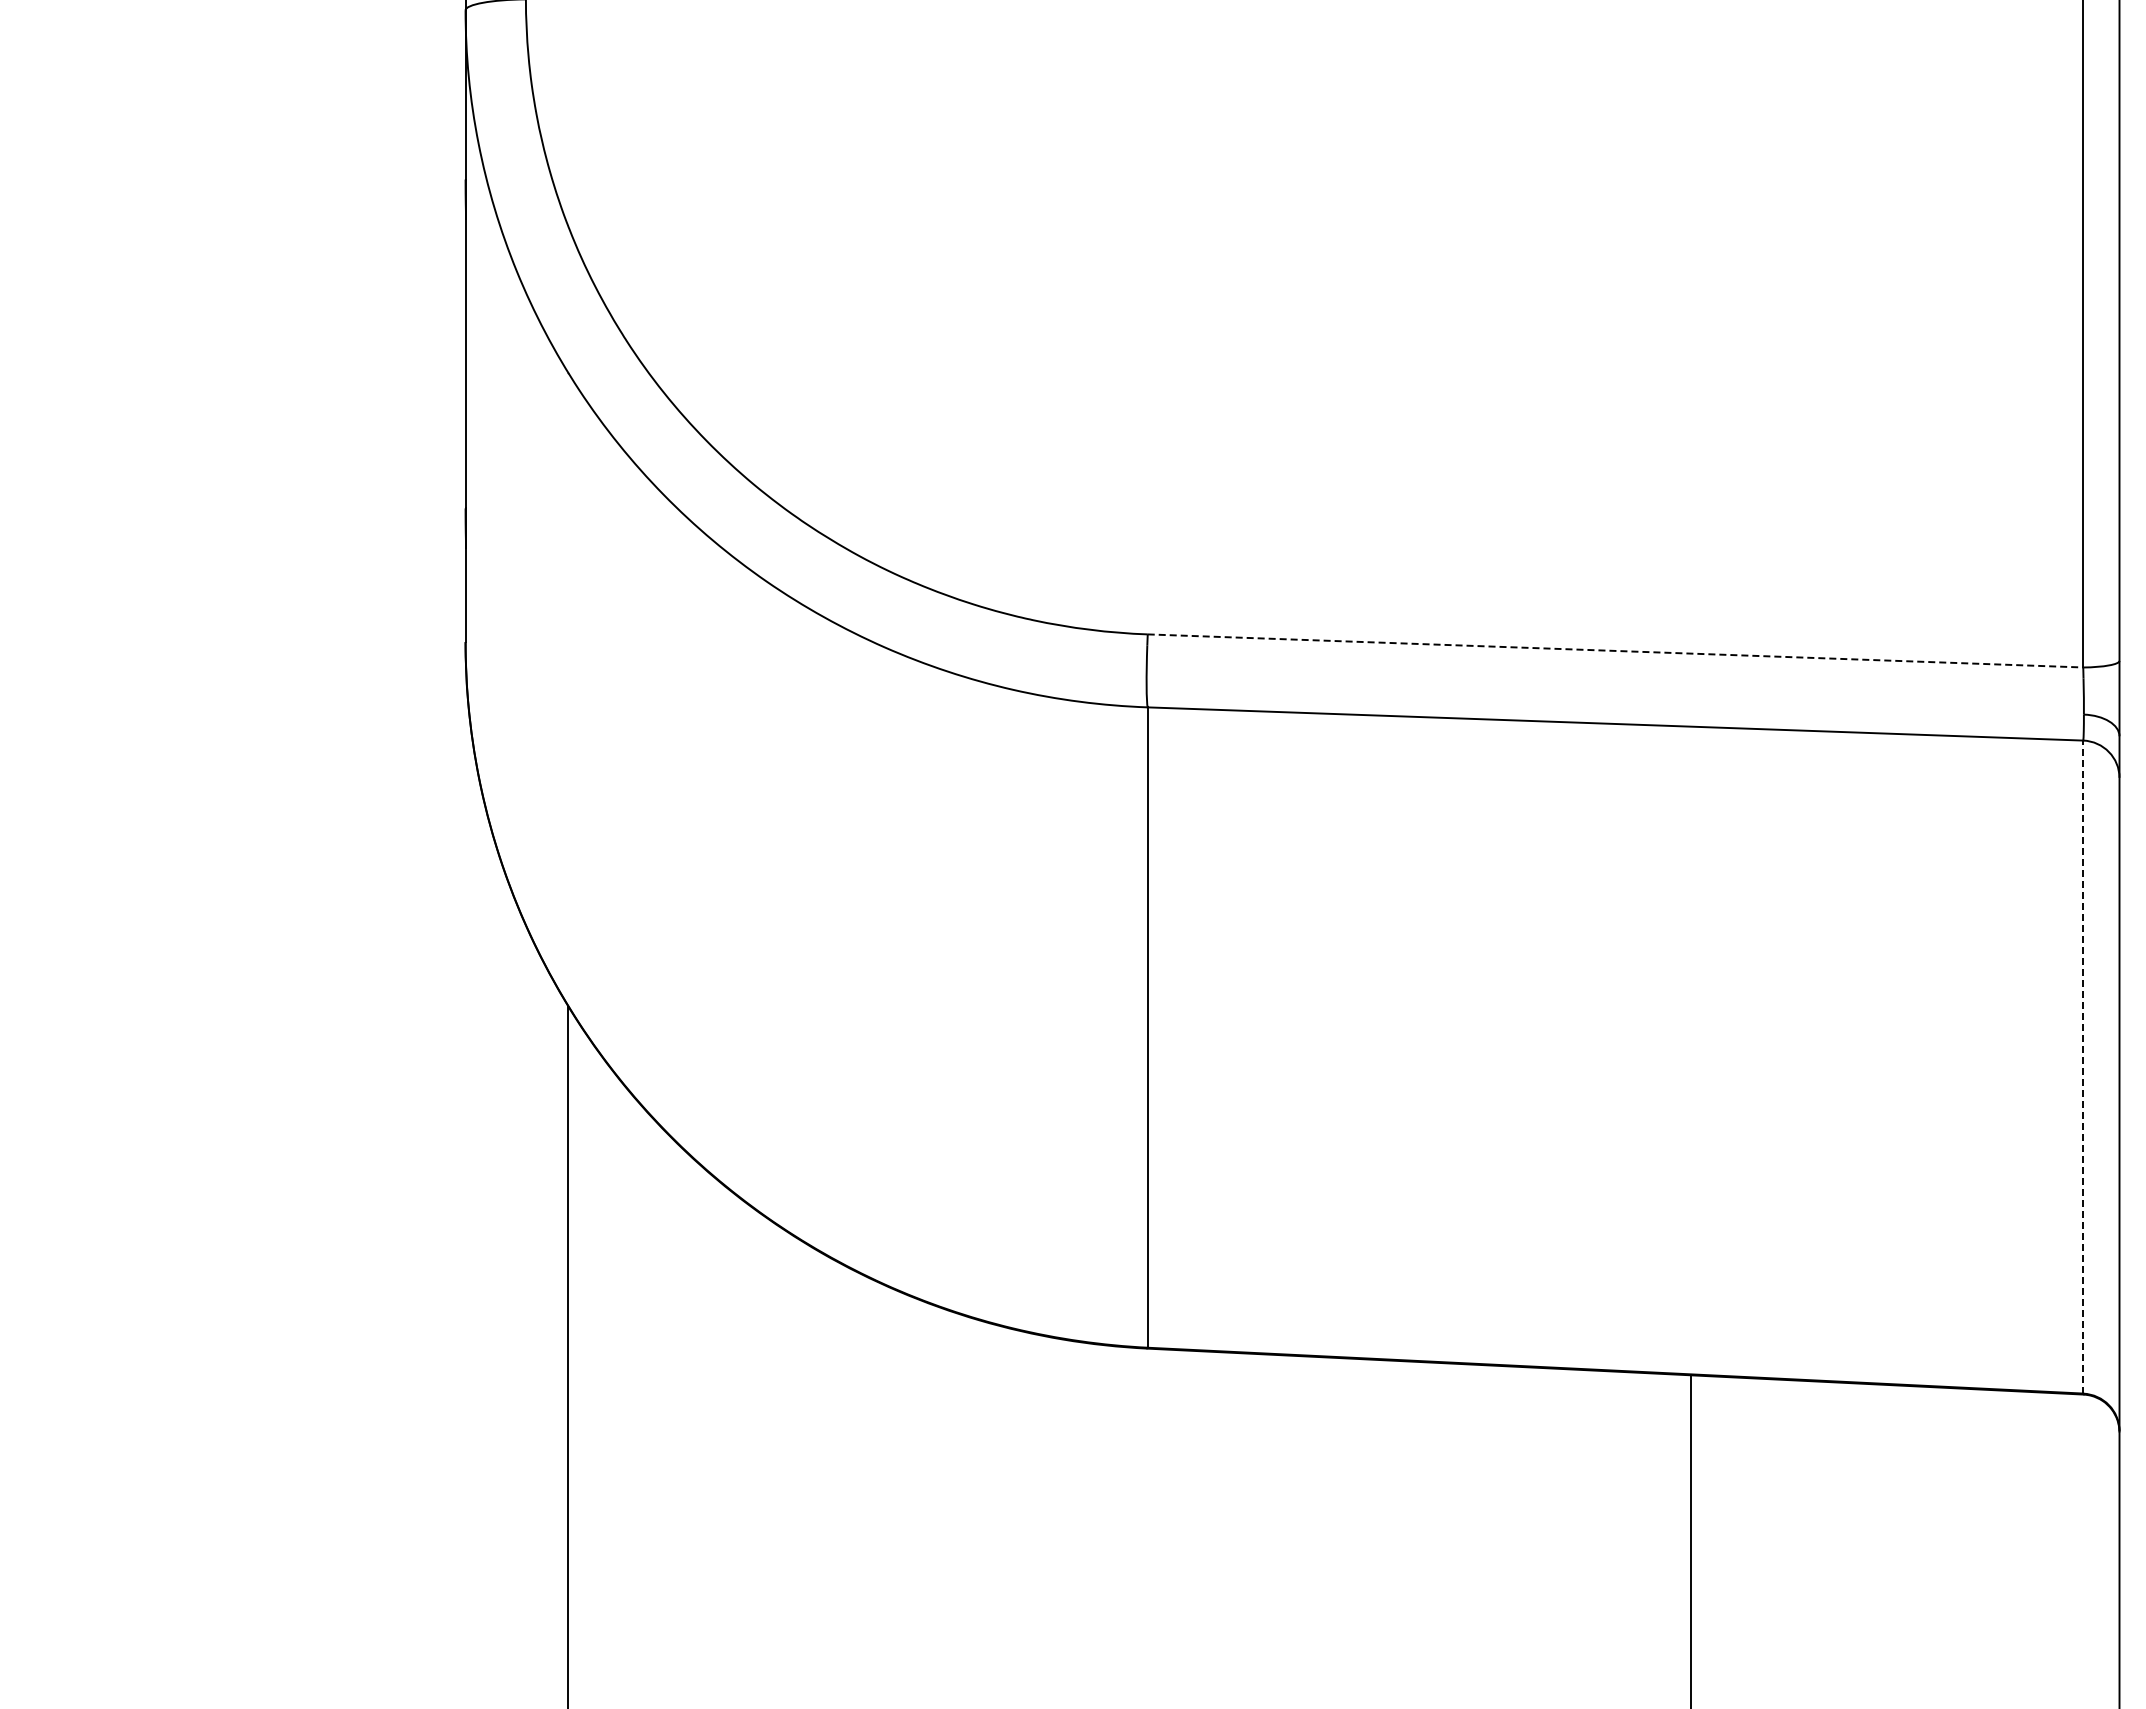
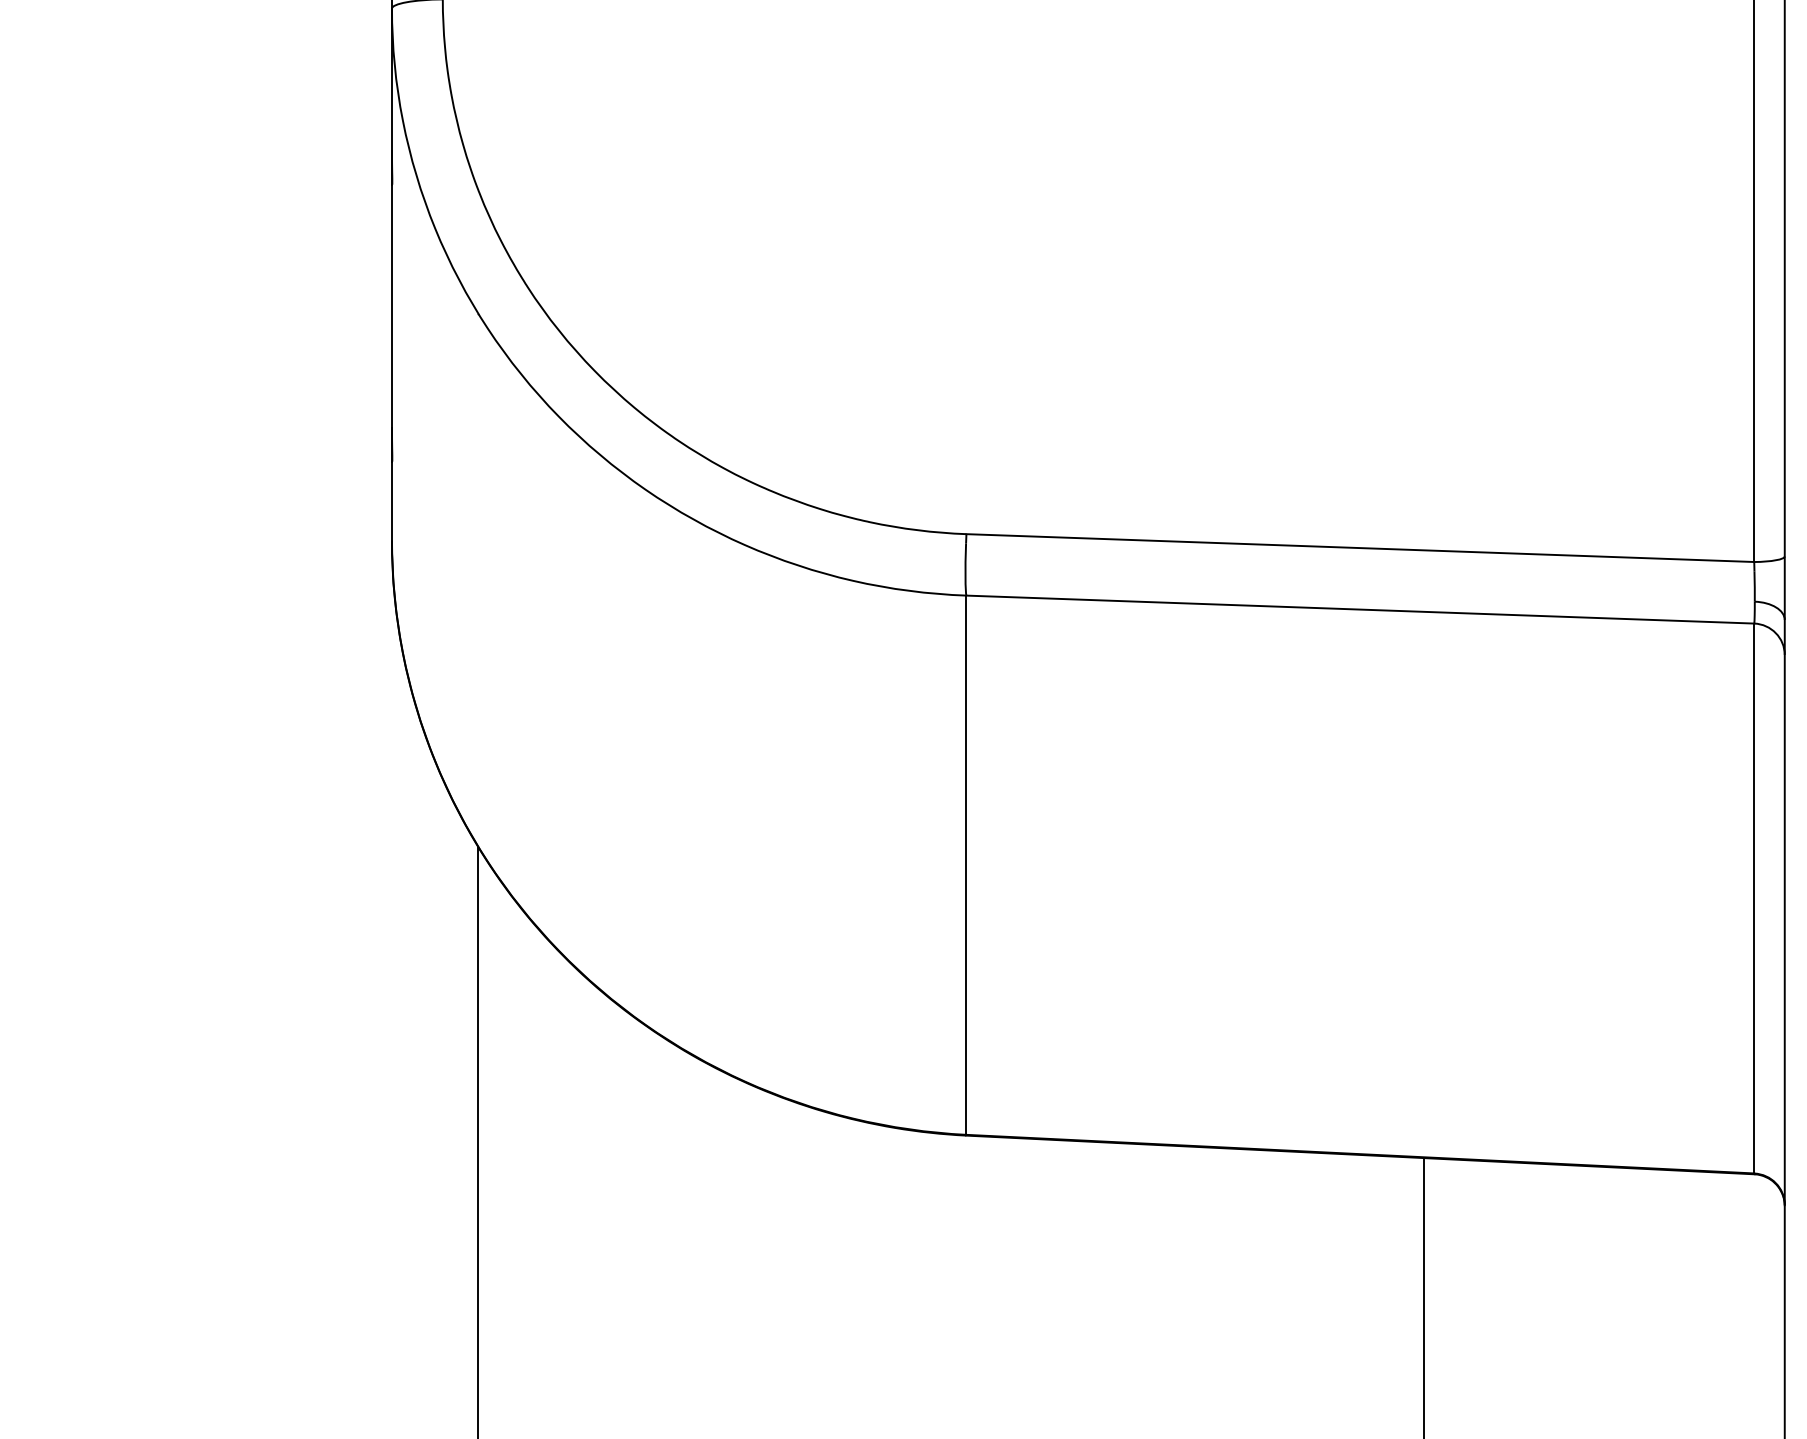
line: (1616, 650) -> (1361, 547), dashed -> solid
line: (2083, 1066) -> (1754, 898), dashed -> solid

